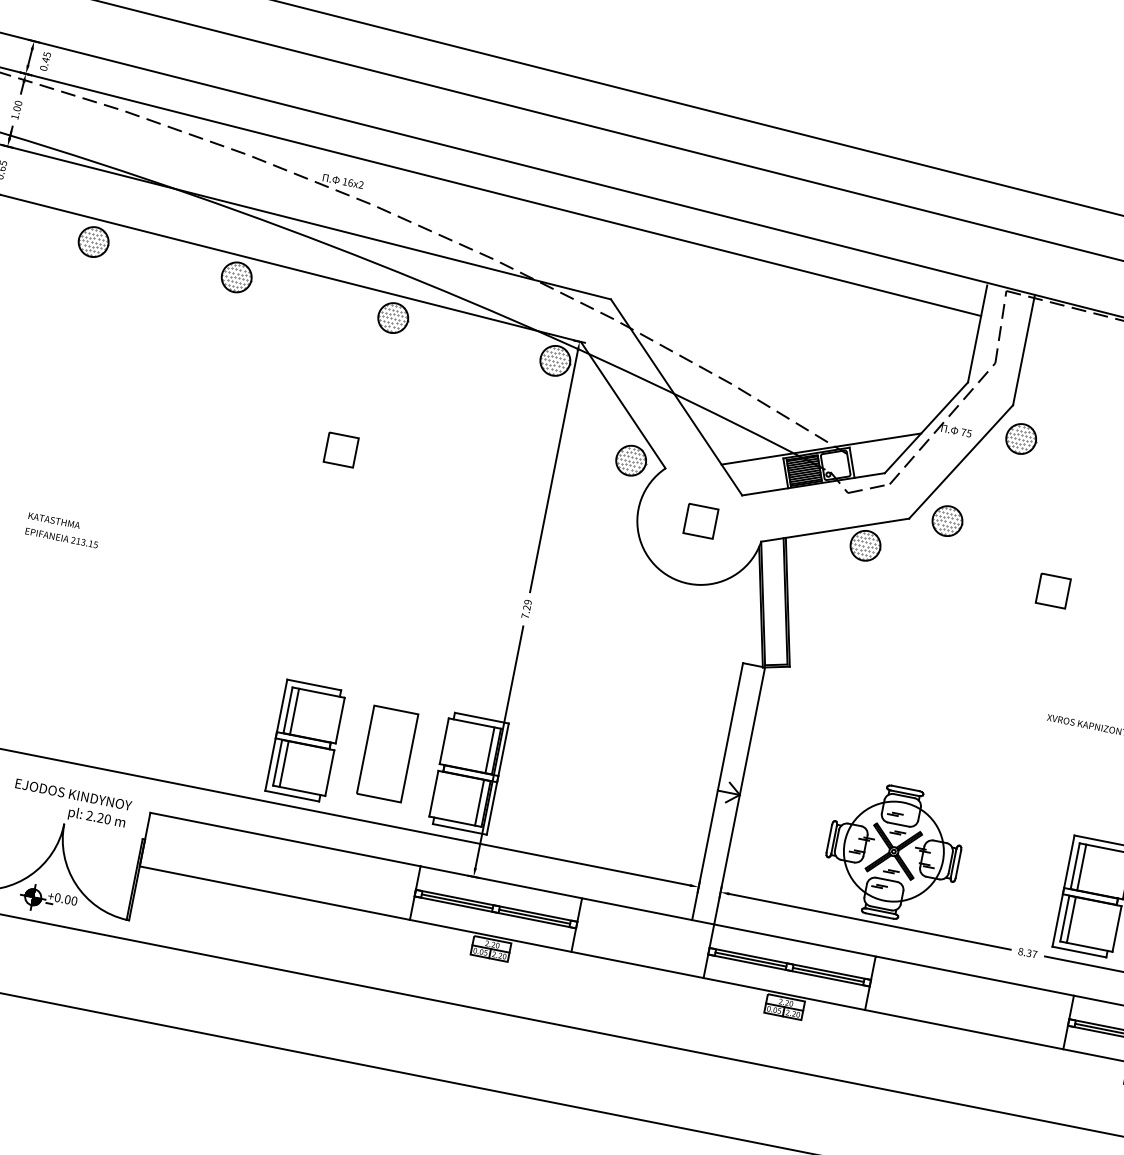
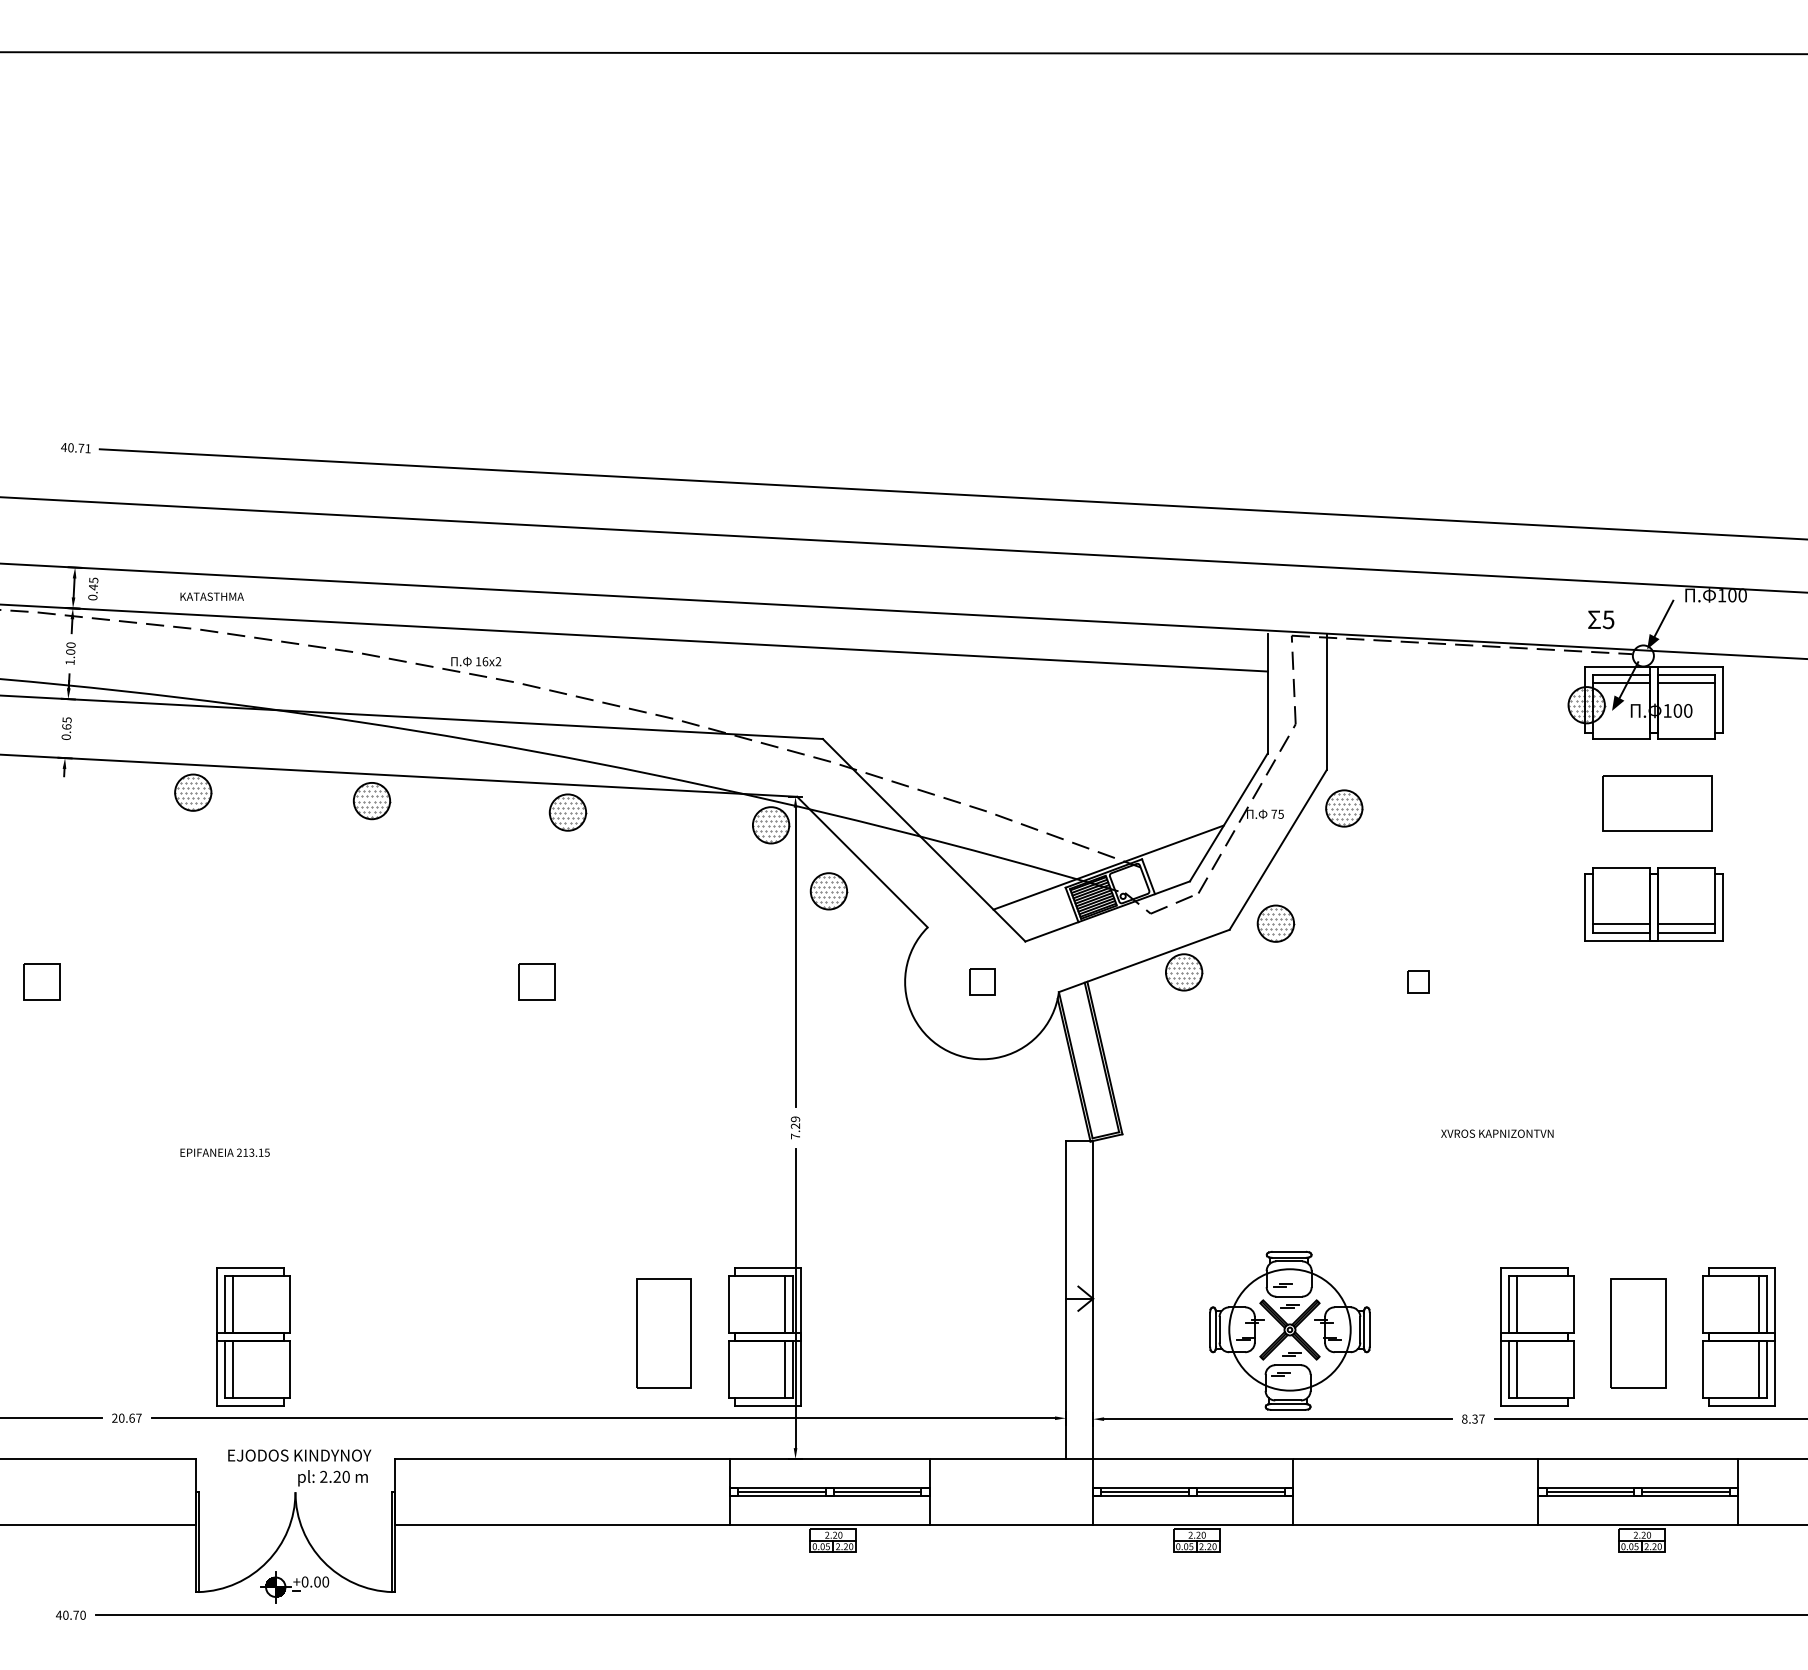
part: (630, 460) -> (828, 891), moved
text: (53, 520) -> (211, 596), moved
part: (701, 520) -> (982, 981), size x0.7
part: (1053, 590) -> (1418, 981), size x0.6
part: (305, 740) -> (253, 1336), moved

